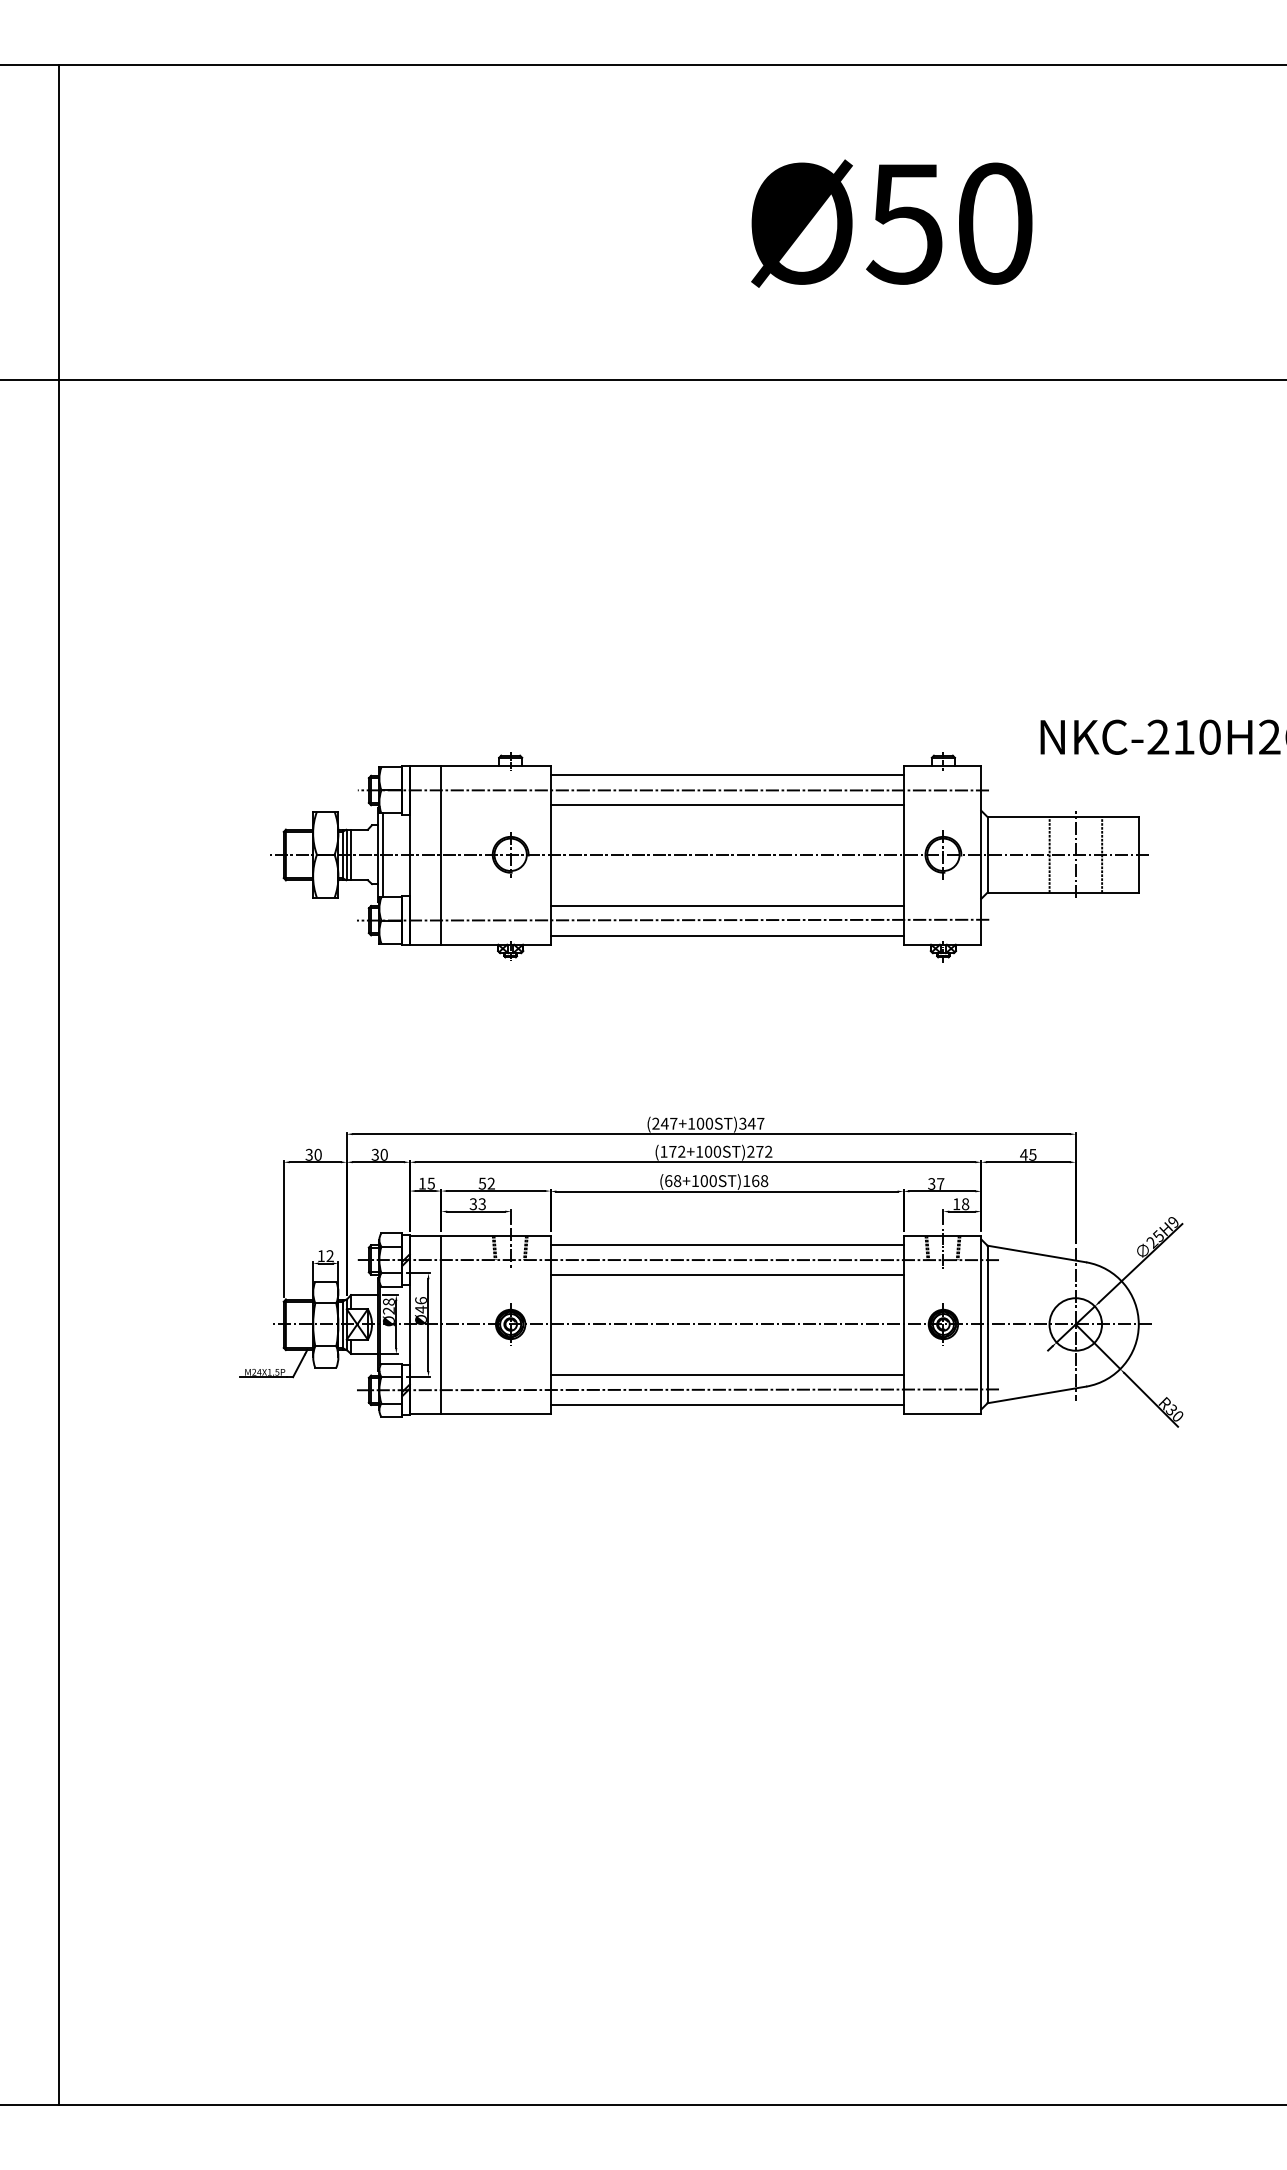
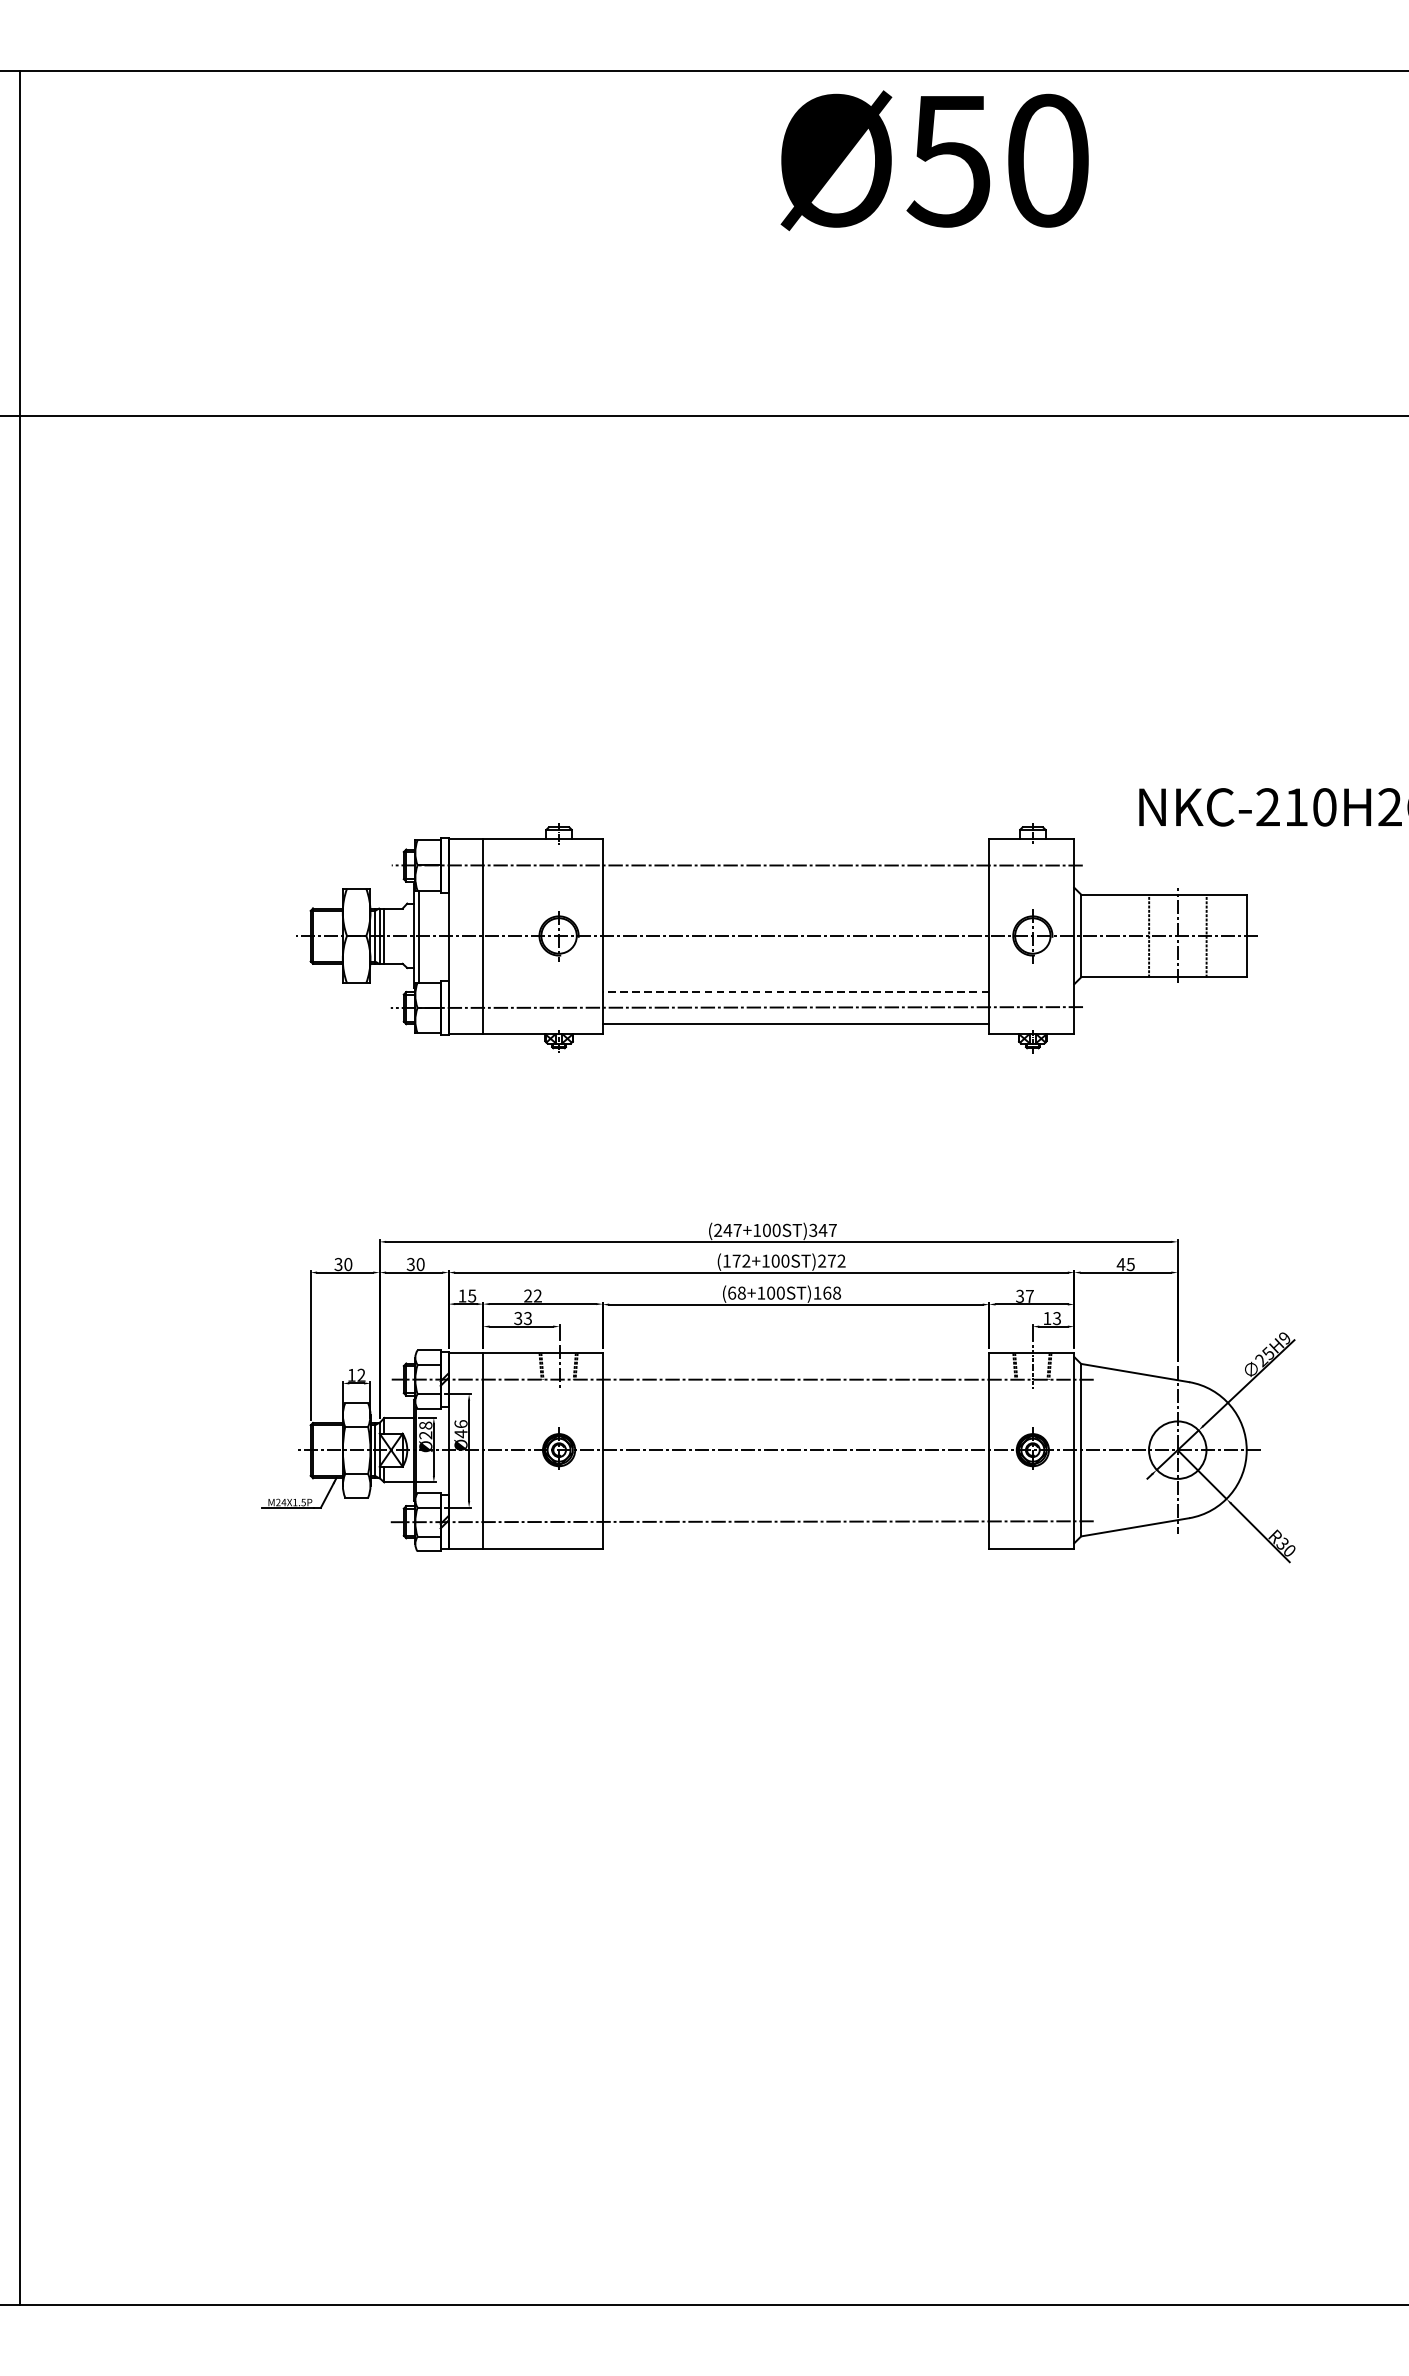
text: (891, 223) -> (934, 160), moved
line: (726, 775) -> (795, 849), removed
line: (726, 805) -> (795, 882), removed
line: (726, 905) -> (795, 991), solid -> dashed
line: (59, 1084) -> (20, 1187), moved
text: (482, 1183) -> (528, 1295), 52 -> 22
text: (965, 1204) -> (1057, 1318), 18 -> 13
line: (726, 1245) -> (795, 1363), removed
line: (726, 1274) -> (795, 1395), removed
line: (726, 1375) -> (795, 1506), removed
line: (726, 1405) -> (795, 1538), removed

